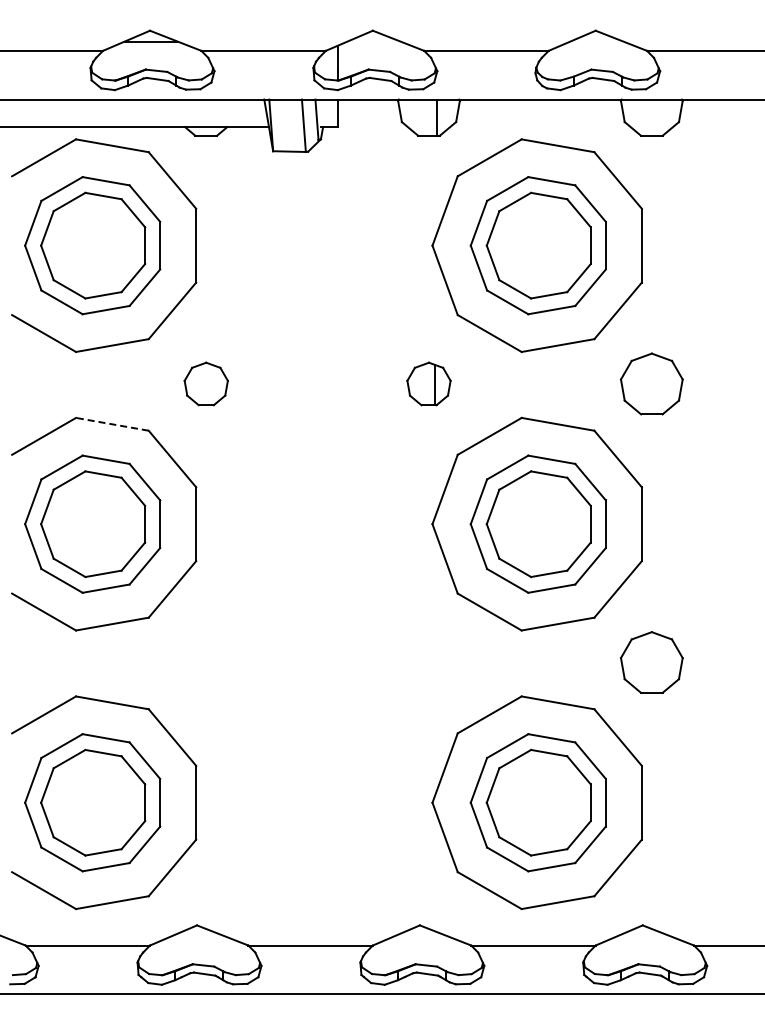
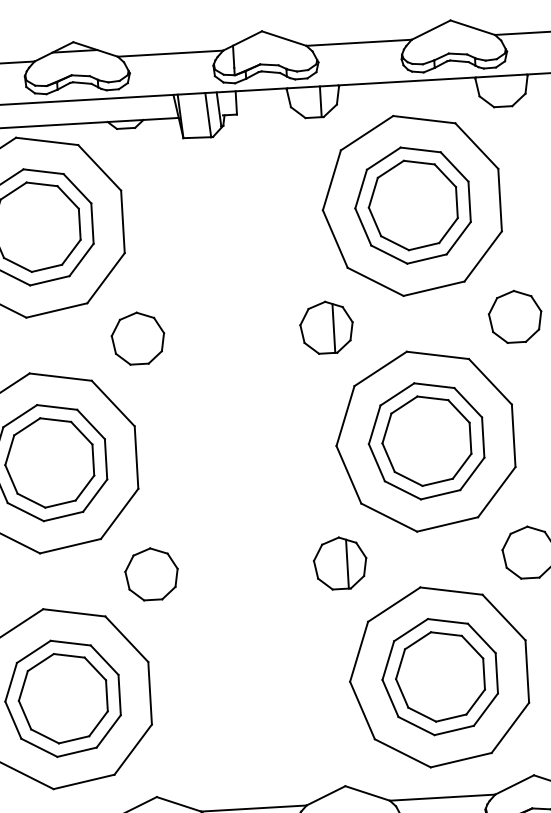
part: (206, 383) -> (138, 337), size x1.43
part: (428, 383) -> (326, 327), size x1.43
line: (112, 424) -> (60, 377), dashed -> solid
part: (206, 662) -> (151, 574), added
part: (428, 662) -> (339, 563), added

